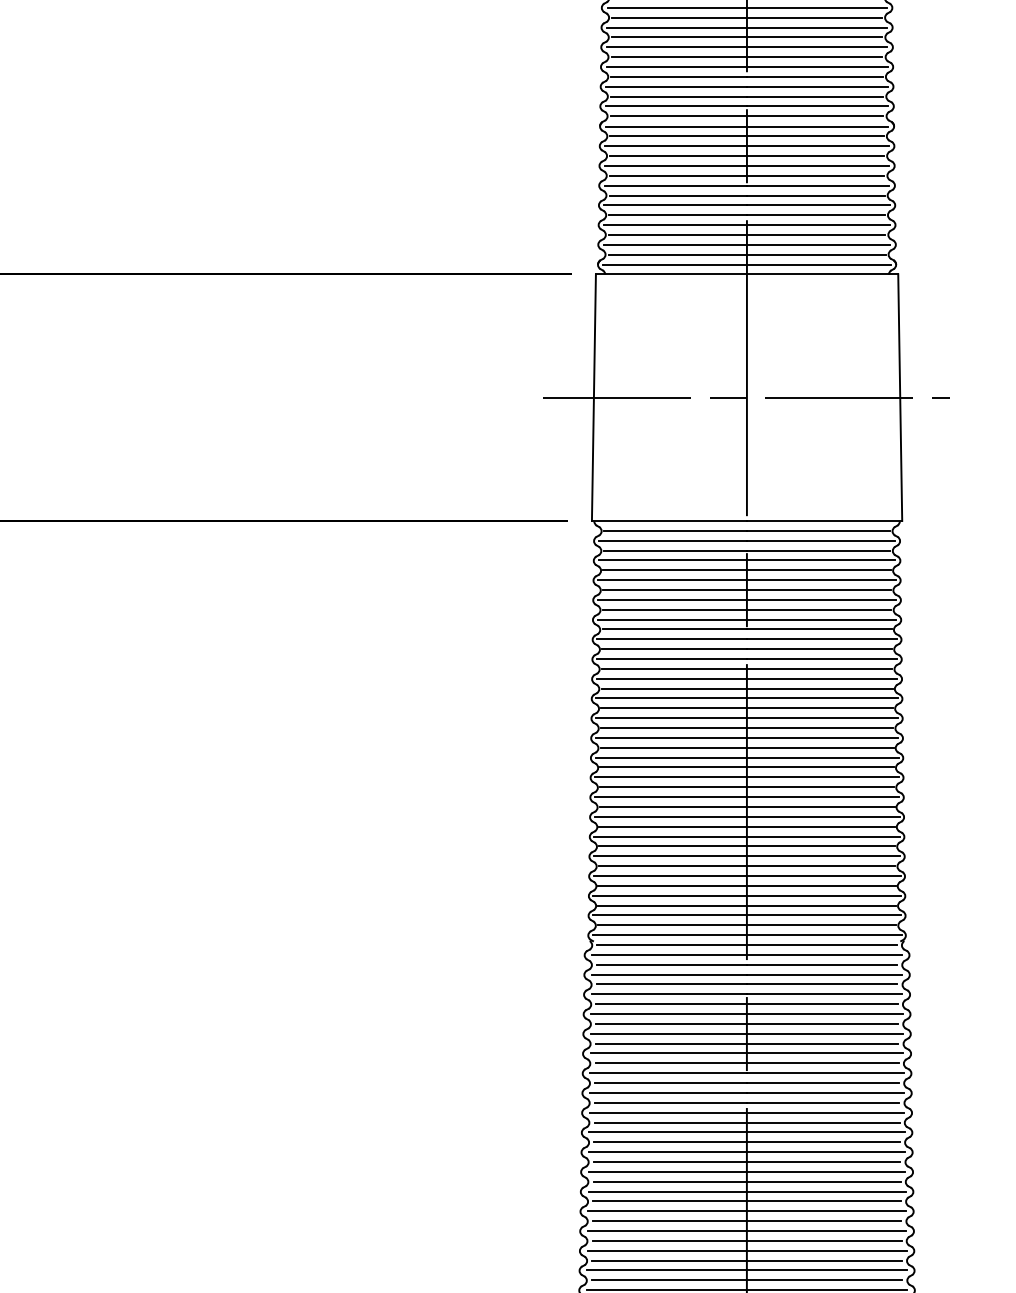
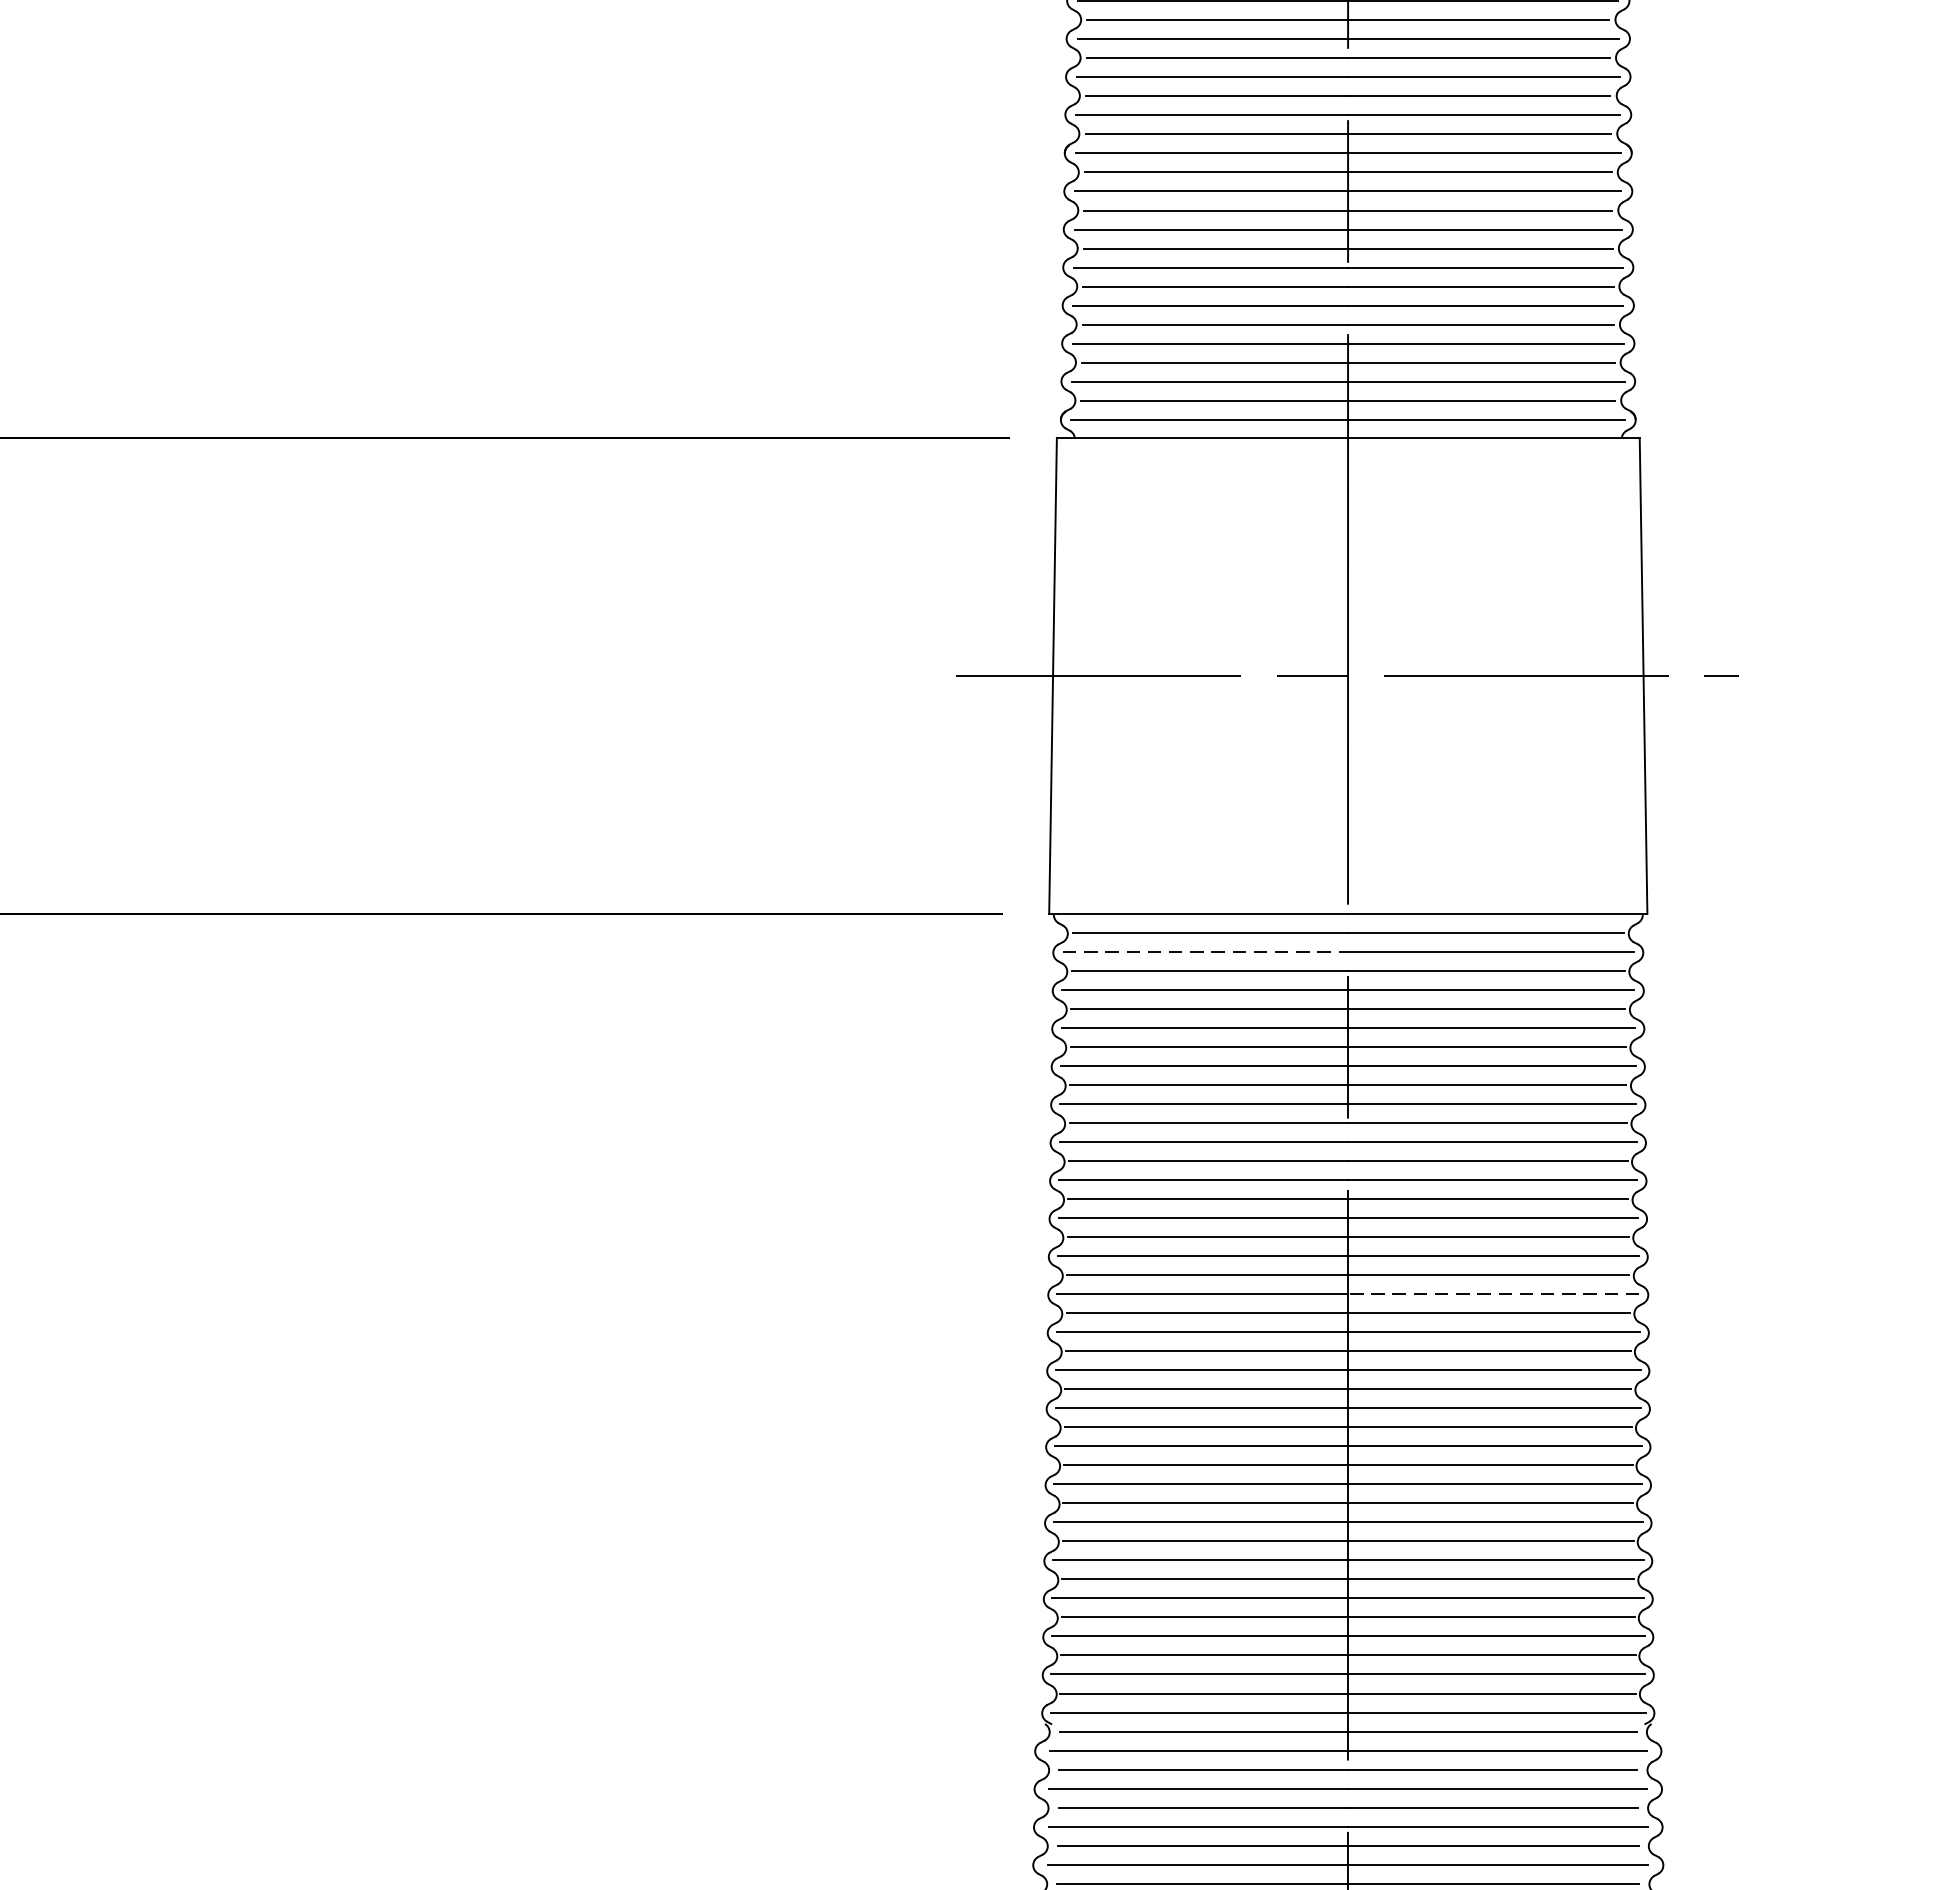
line: (673, 540) -> (1206, 951), solid -> dashed
line: (822, 718) -> (1493, 1294), solid -> dashed

